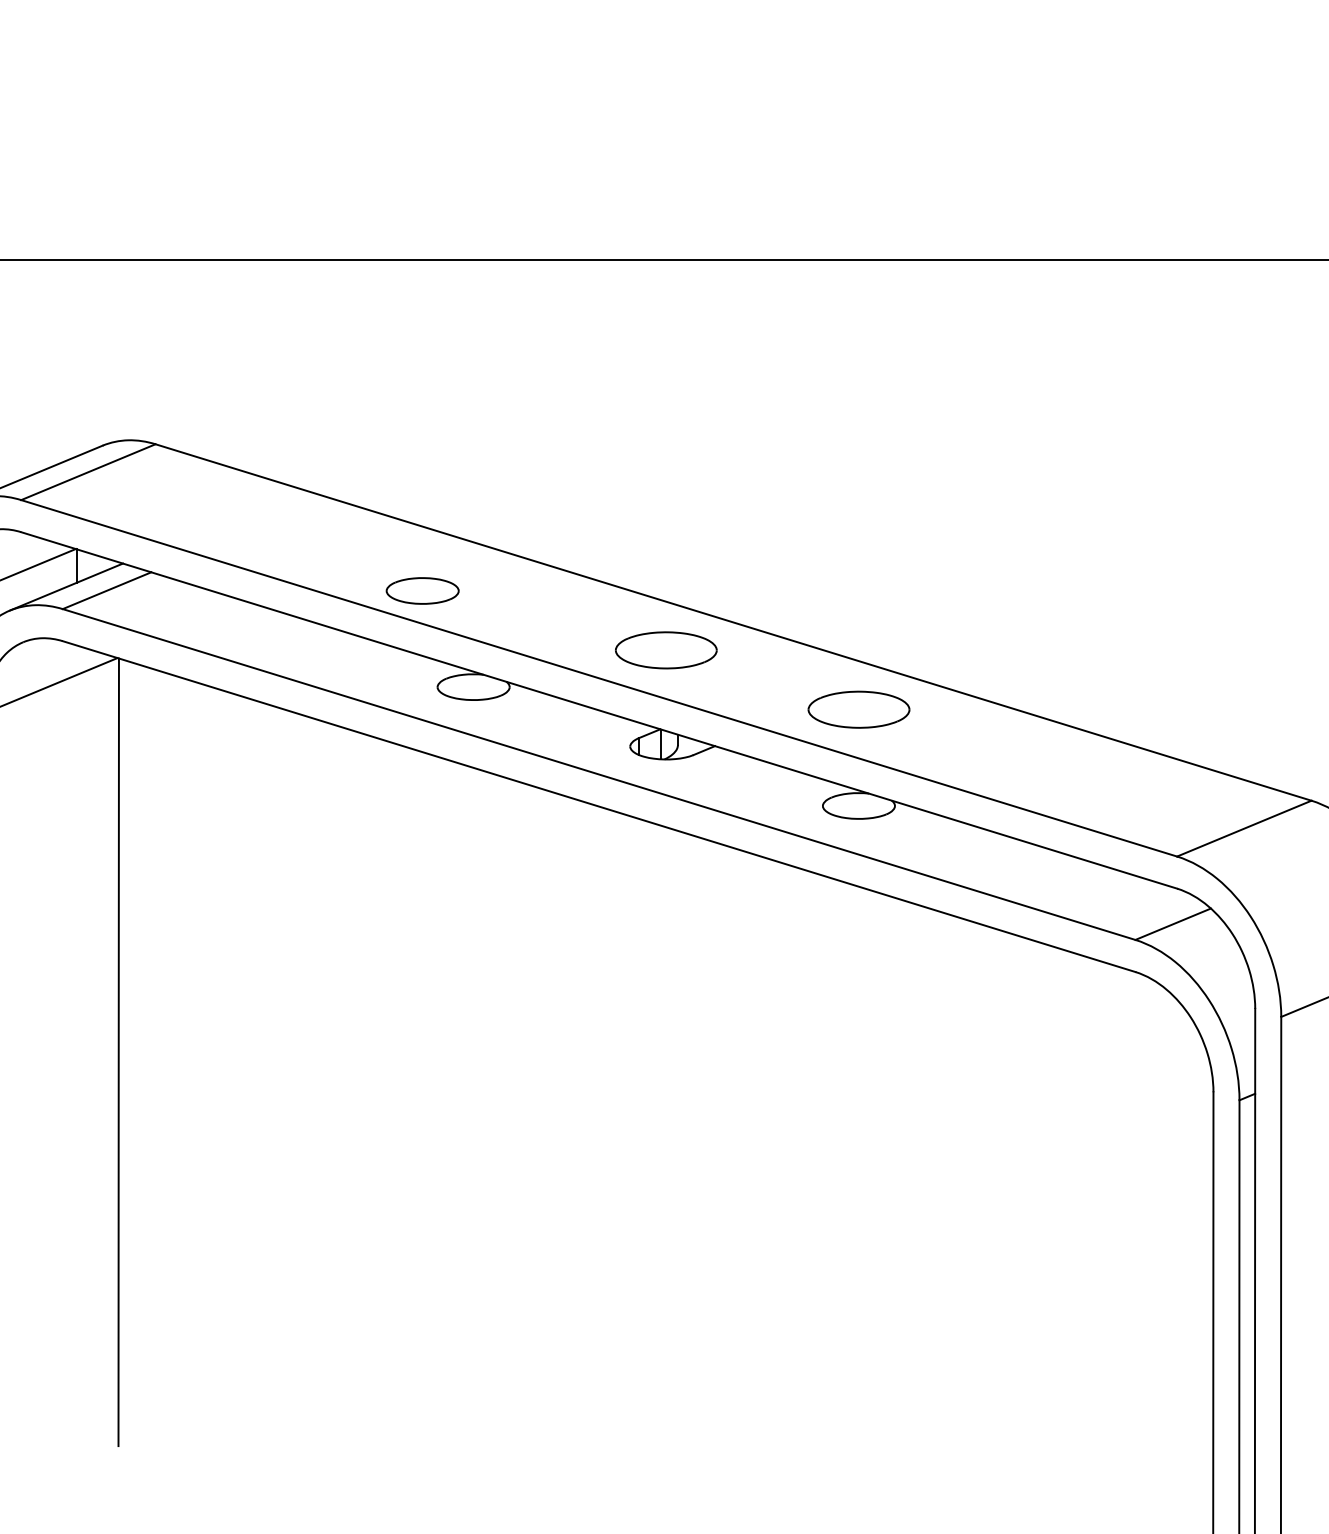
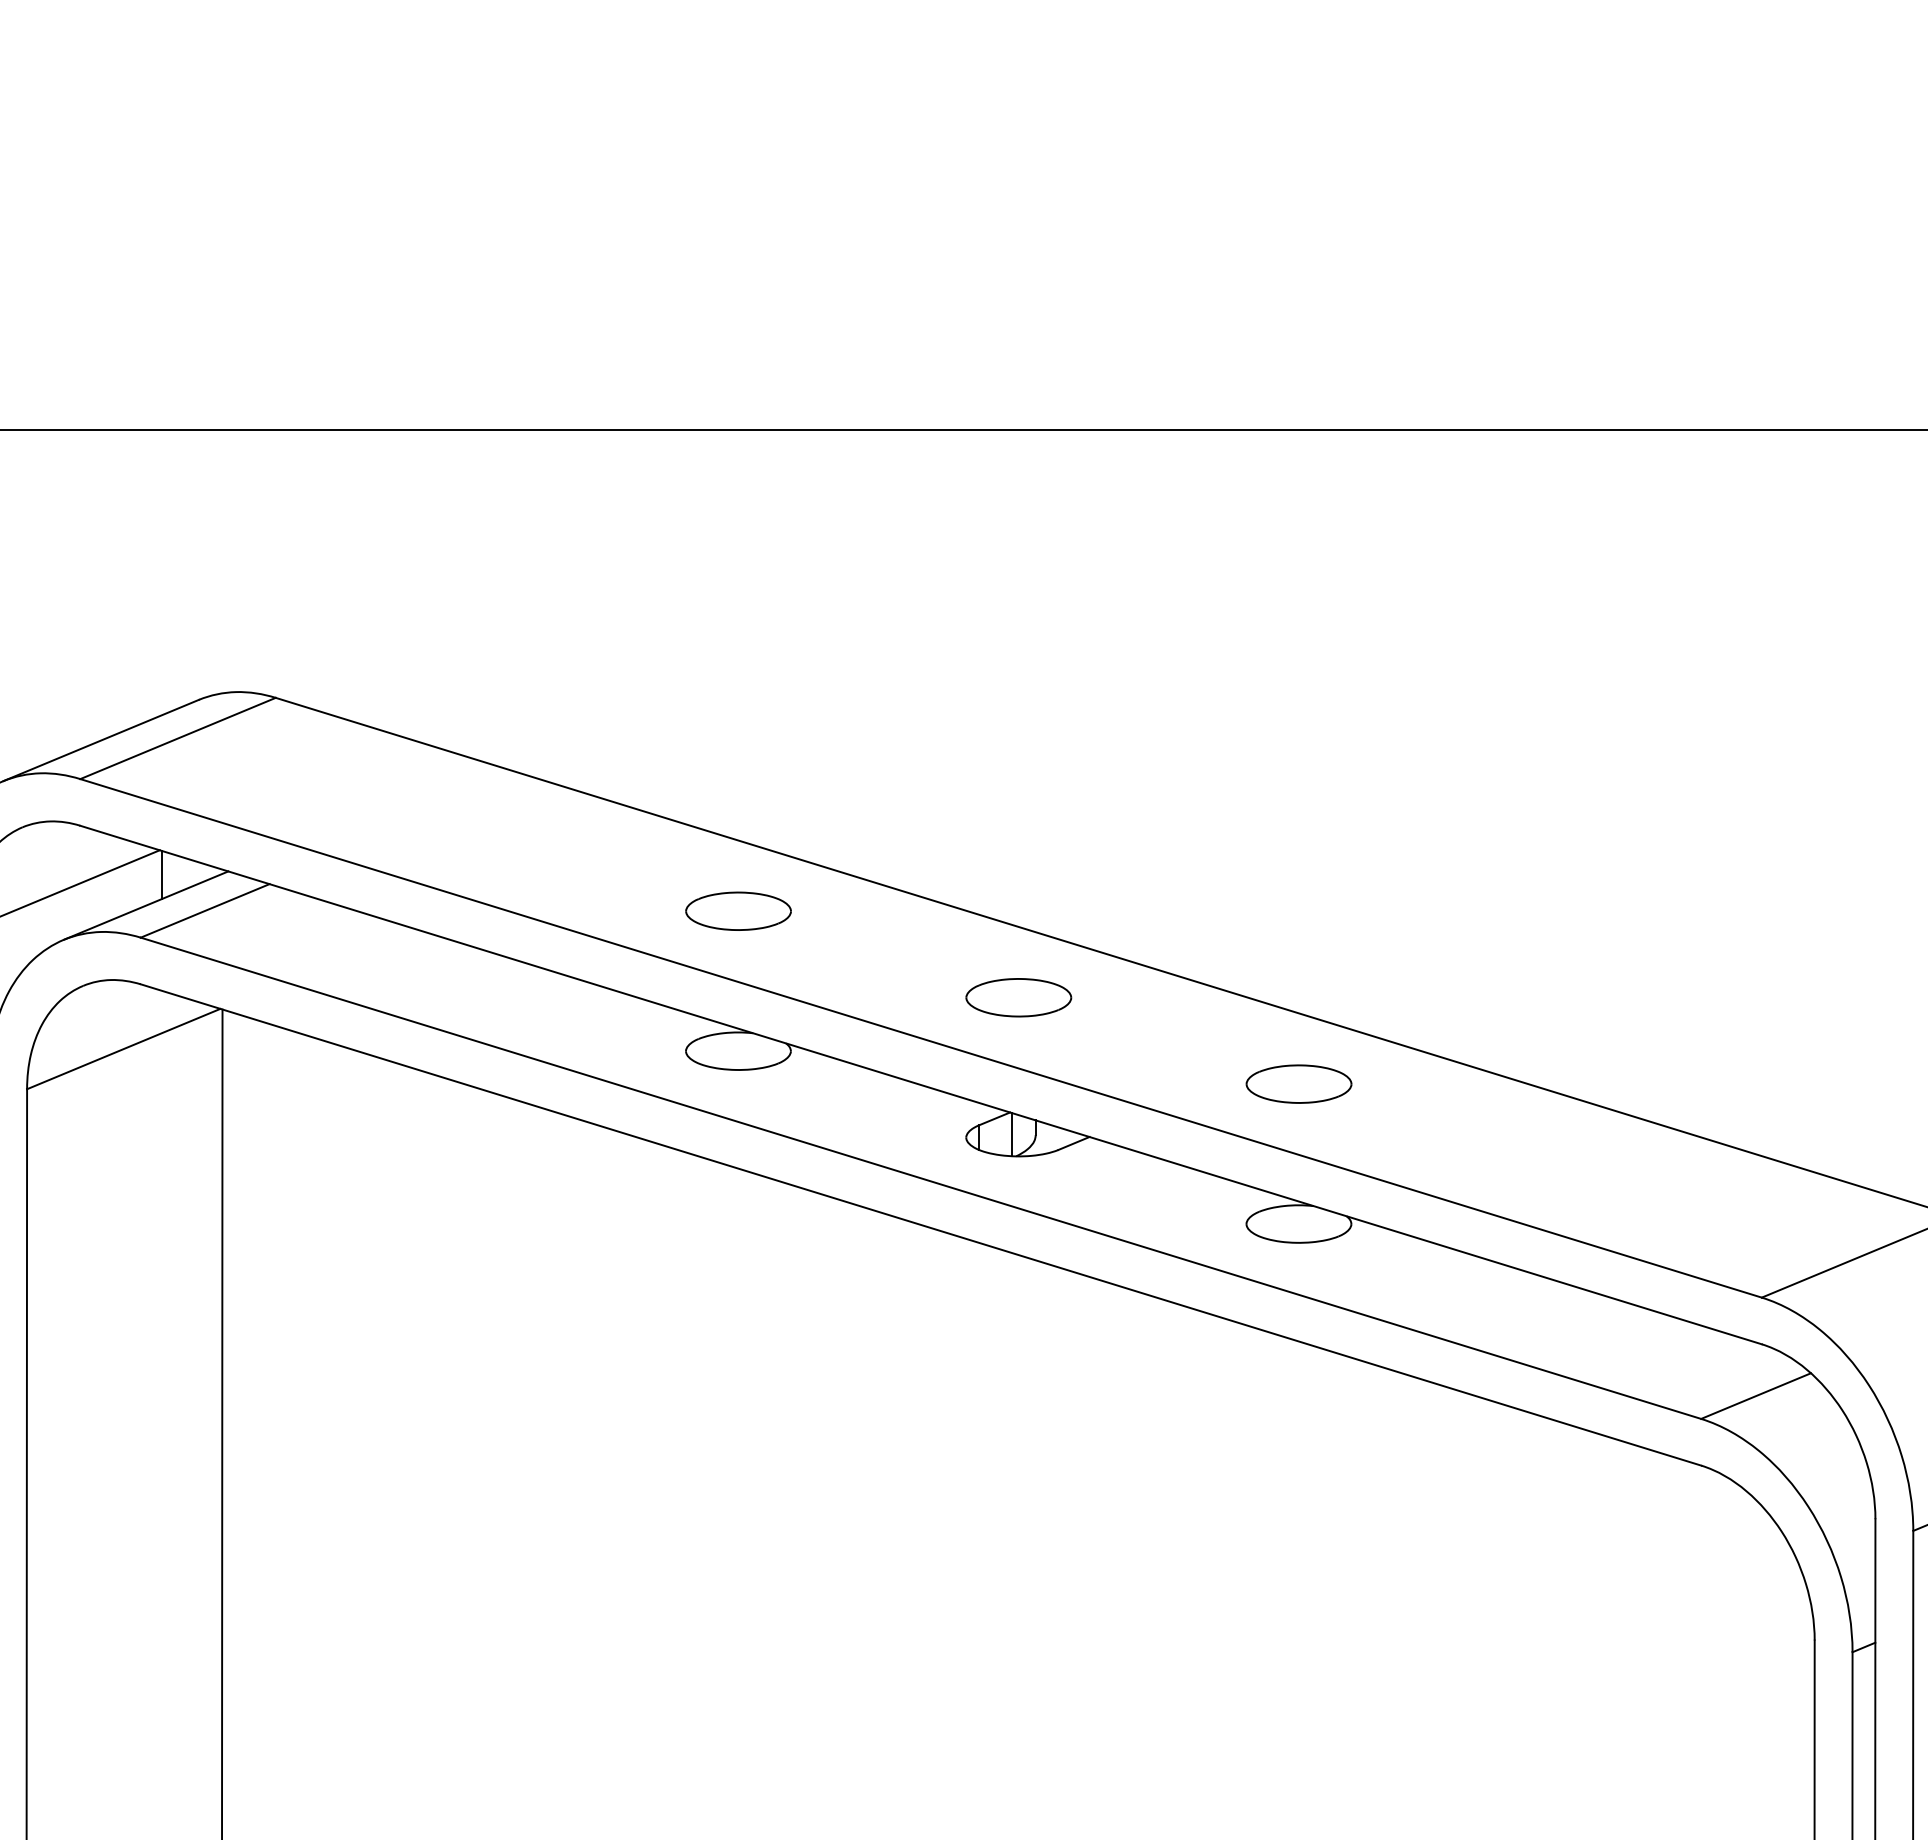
part: (422, 590) -> (738, 910), moved
part: (666, 650) -> (1019, 997), size x0.71
part: (858, 709) -> (1298, 1083), size x0.71

